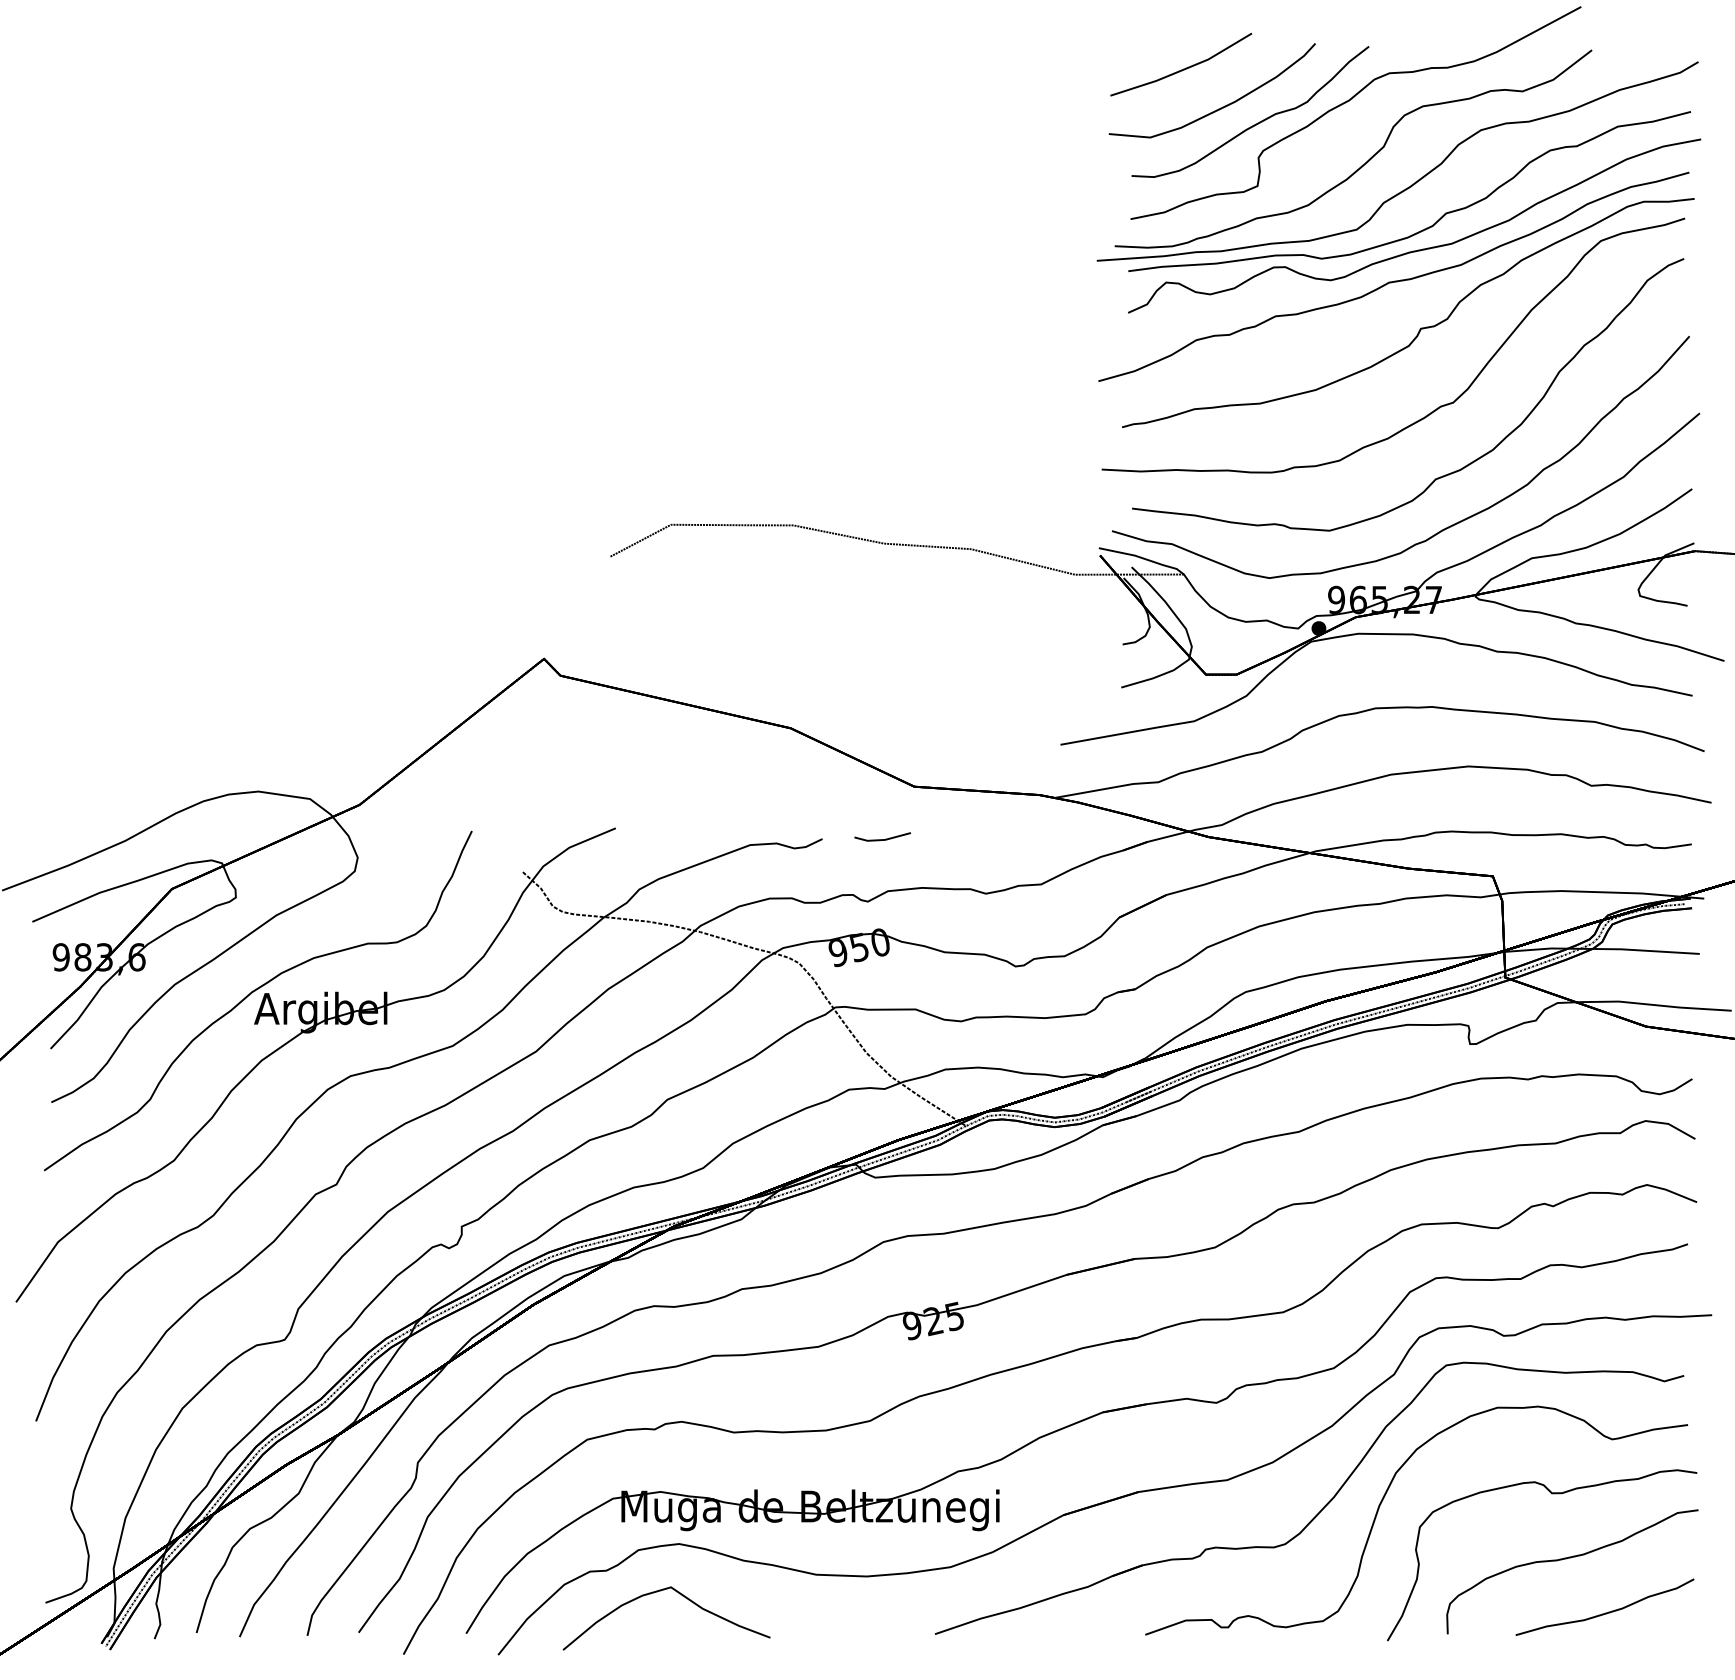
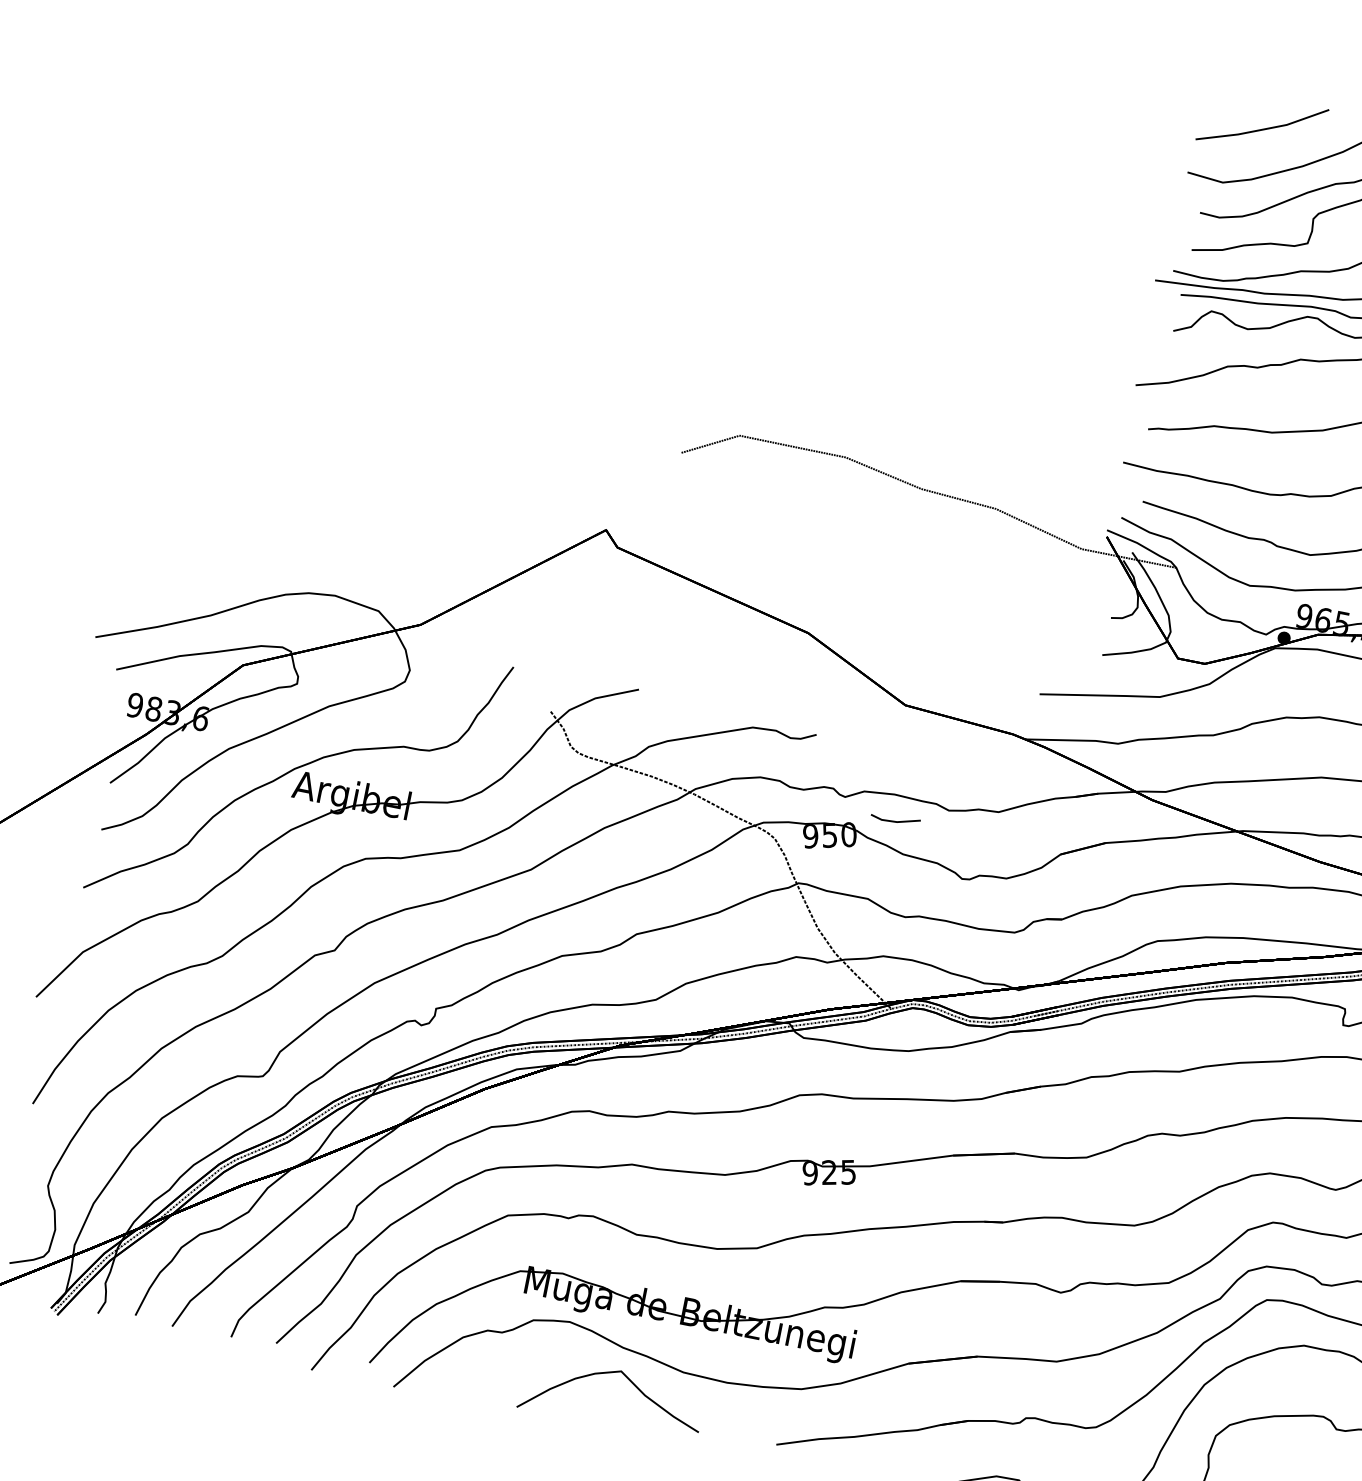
line: (882, 839) -> (895, 821), moved
curve: (682, 1596) -> (629, 1381), moved

